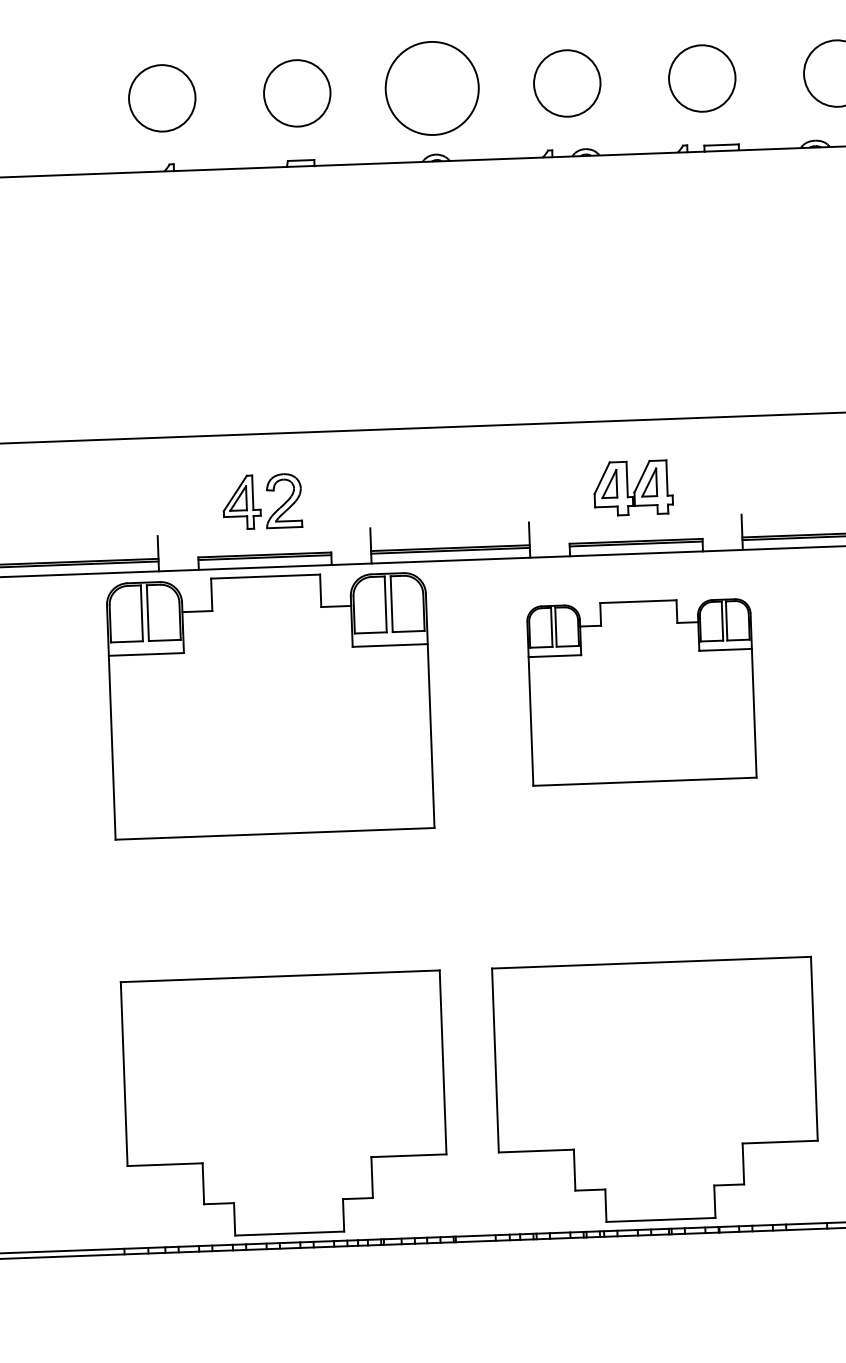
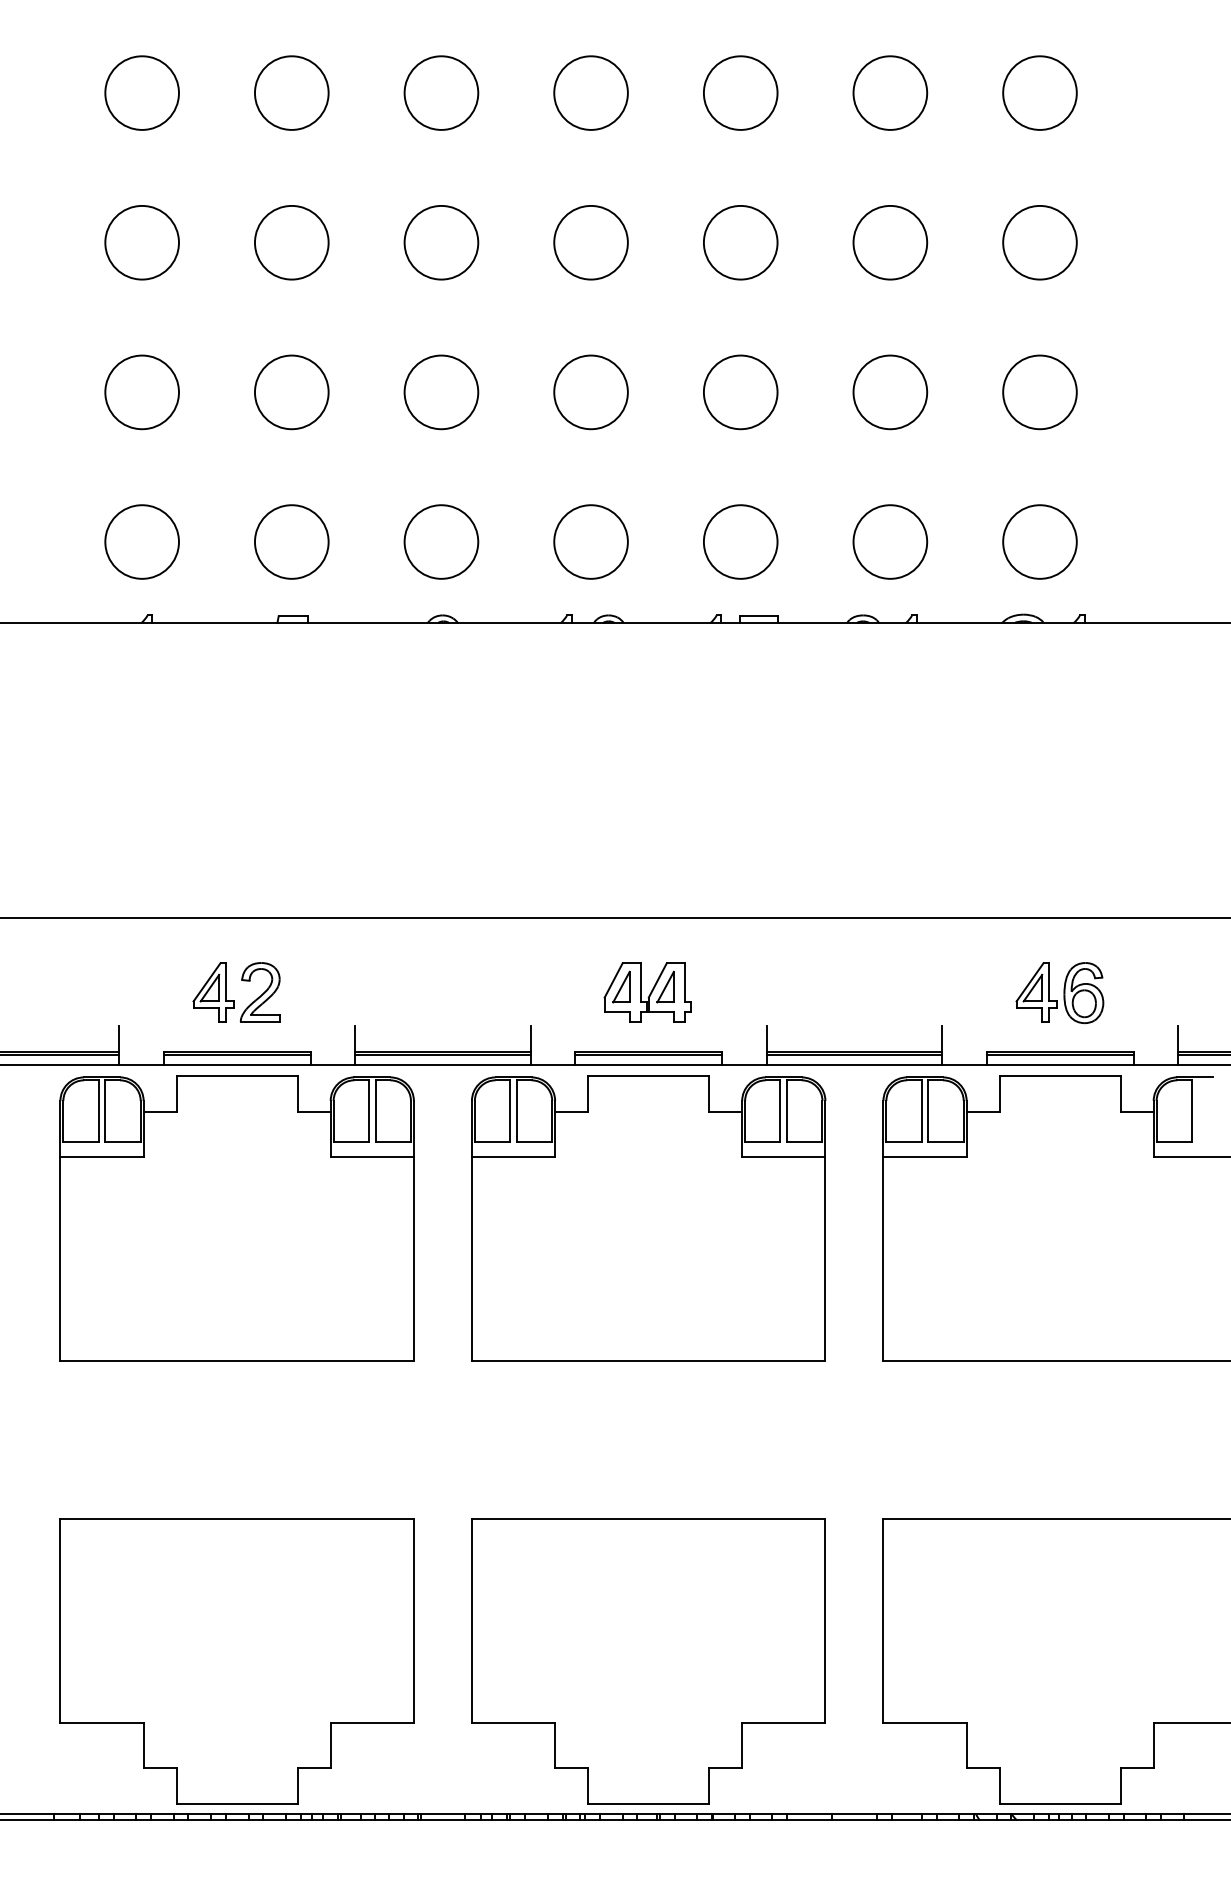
circle: (432, 87) -> (441, 541), size x0.71
part: (641, 691) -> (648, 1218), size x1.43

